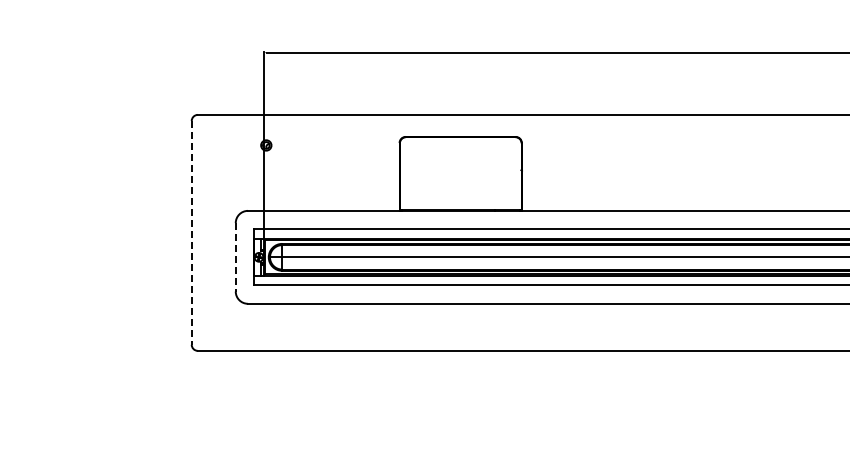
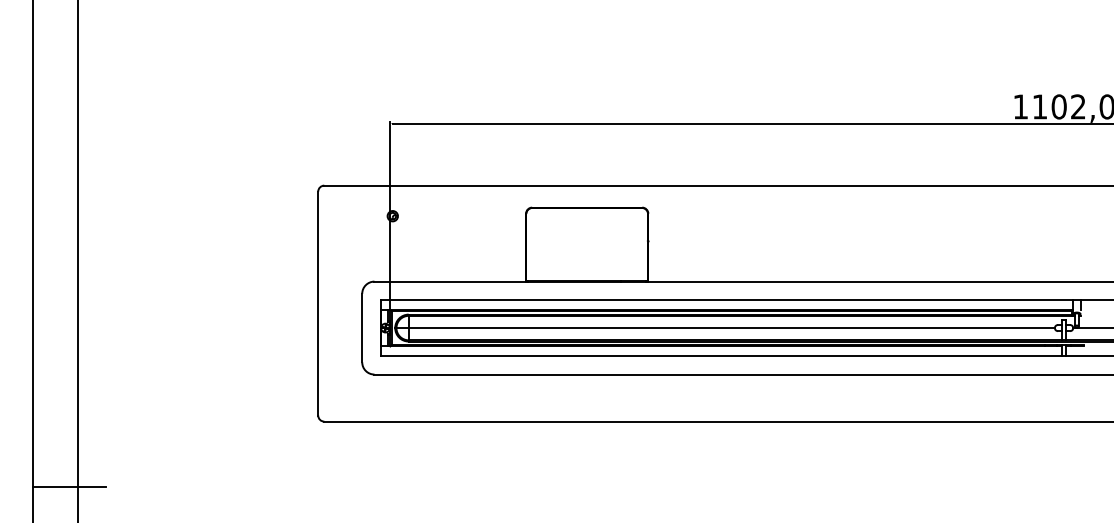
line: (192, 232) -> (318, 303), dashed -> solid
line: (236, 257) -> (362, 328), dashed -> solid

